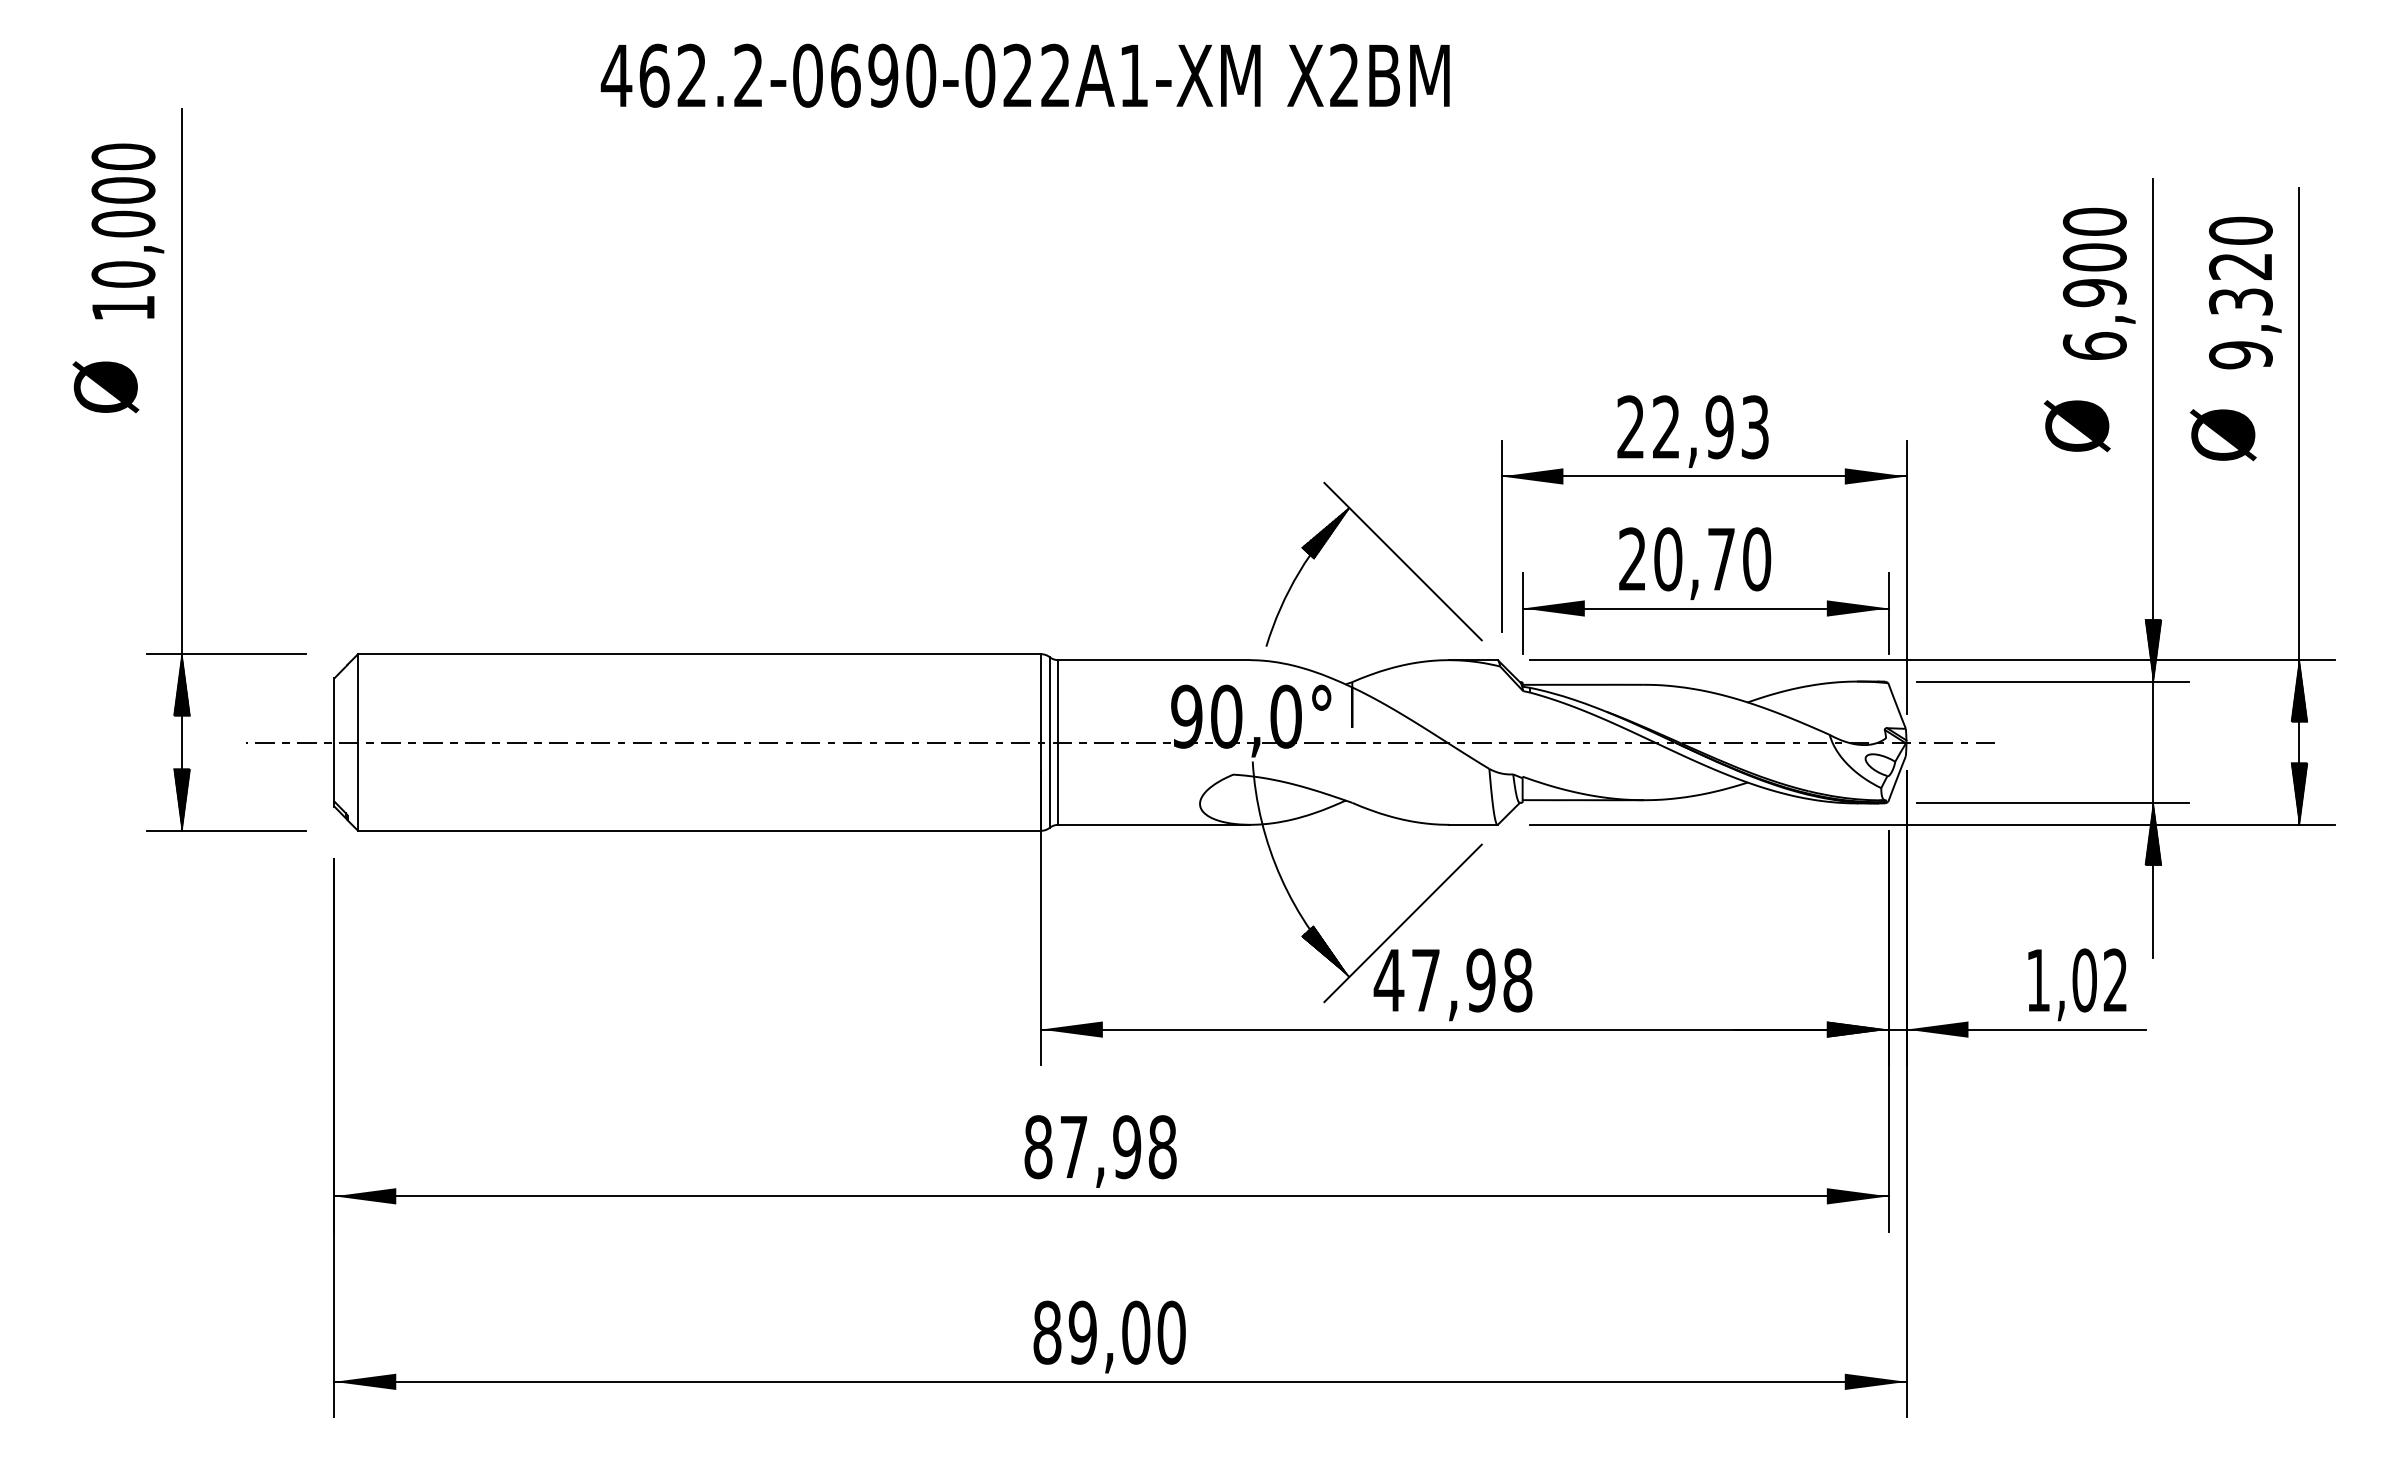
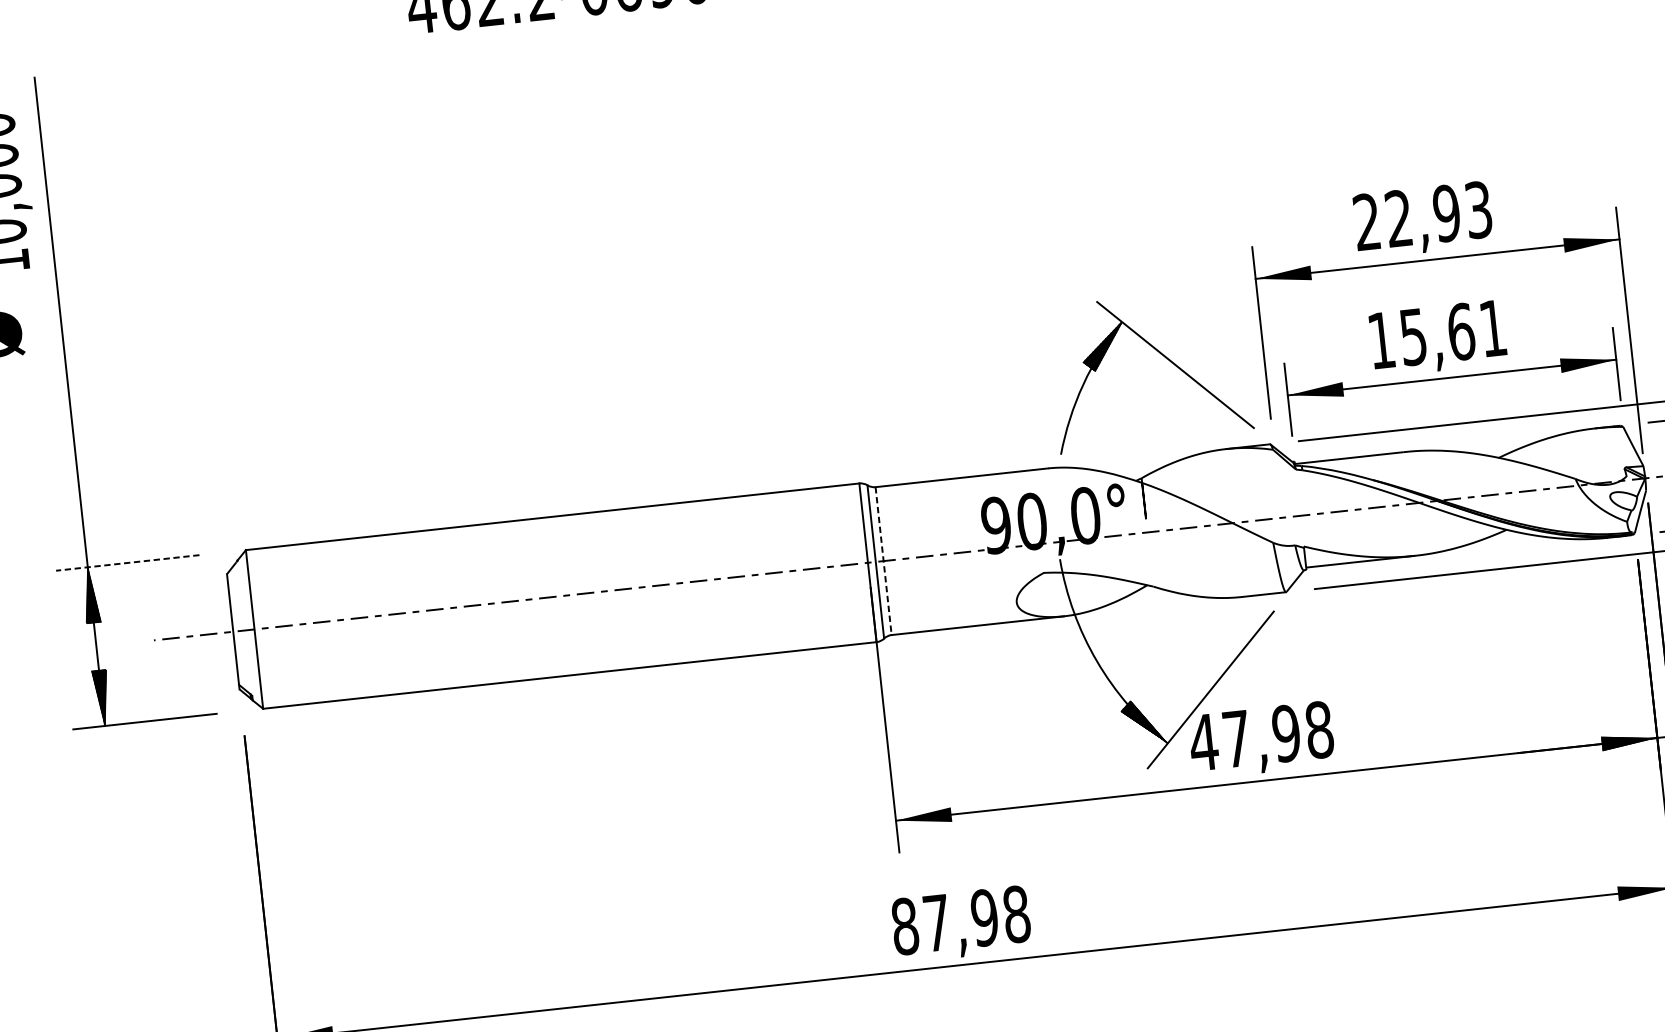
text: (1695, 559) -> (1437, 334), 20,70 -> 15,61
line: (226, 654) -> (127, 563), solid -> dashed
line: (1058, 743) -> (883, 562), solid -> dashed

